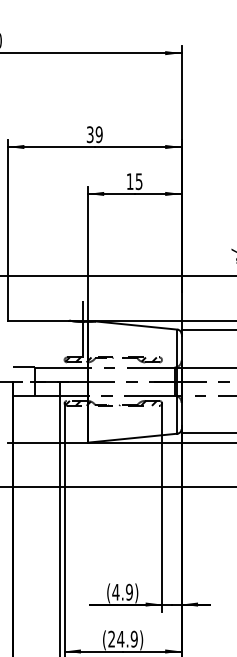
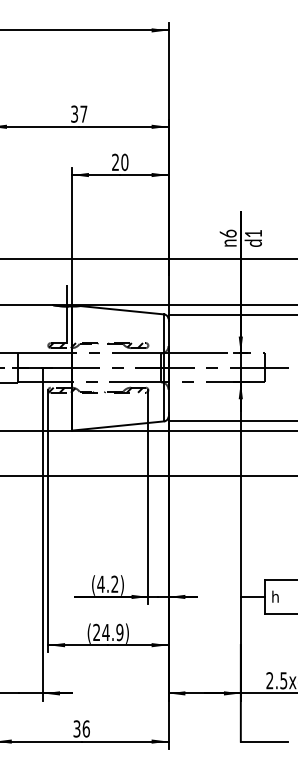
text: (98, 134) -> (83, 113), 39 -> 37
text: (134, 181) -> (120, 162), 15 -> 20
text: (129, 591) -> (114, 583), (4.9) -> (4.2)

